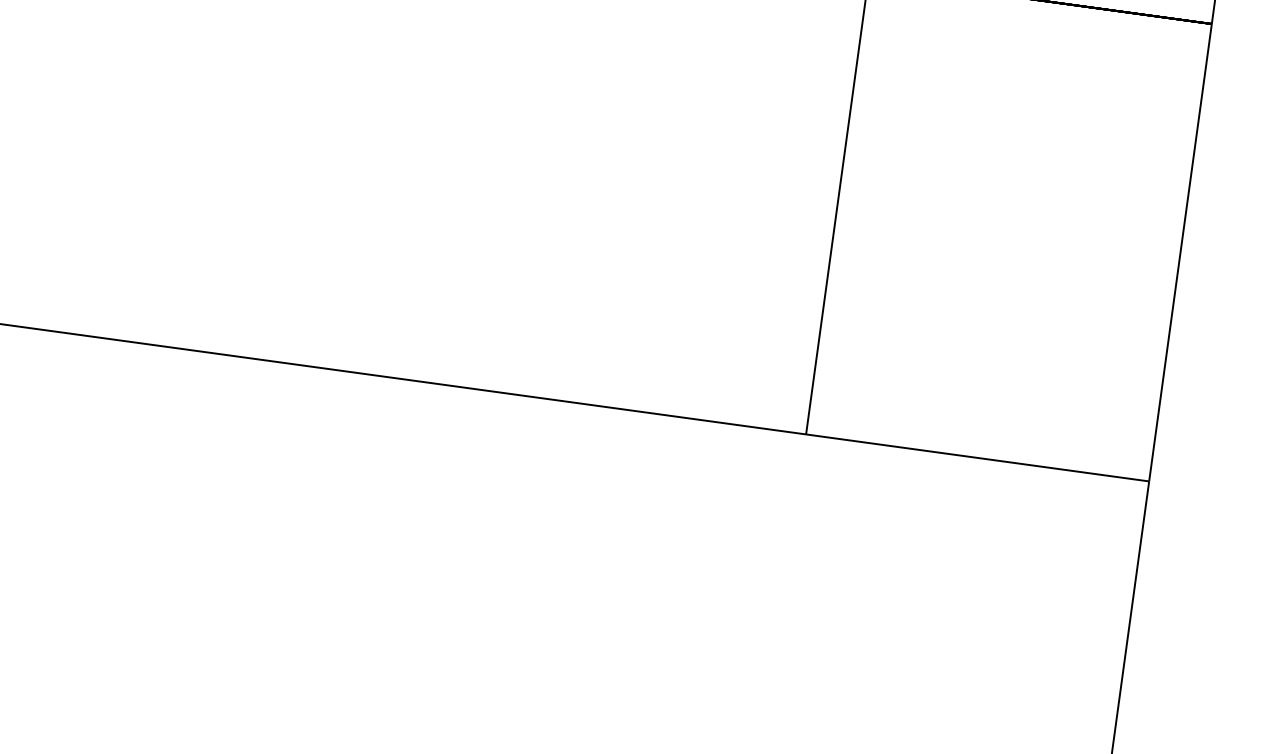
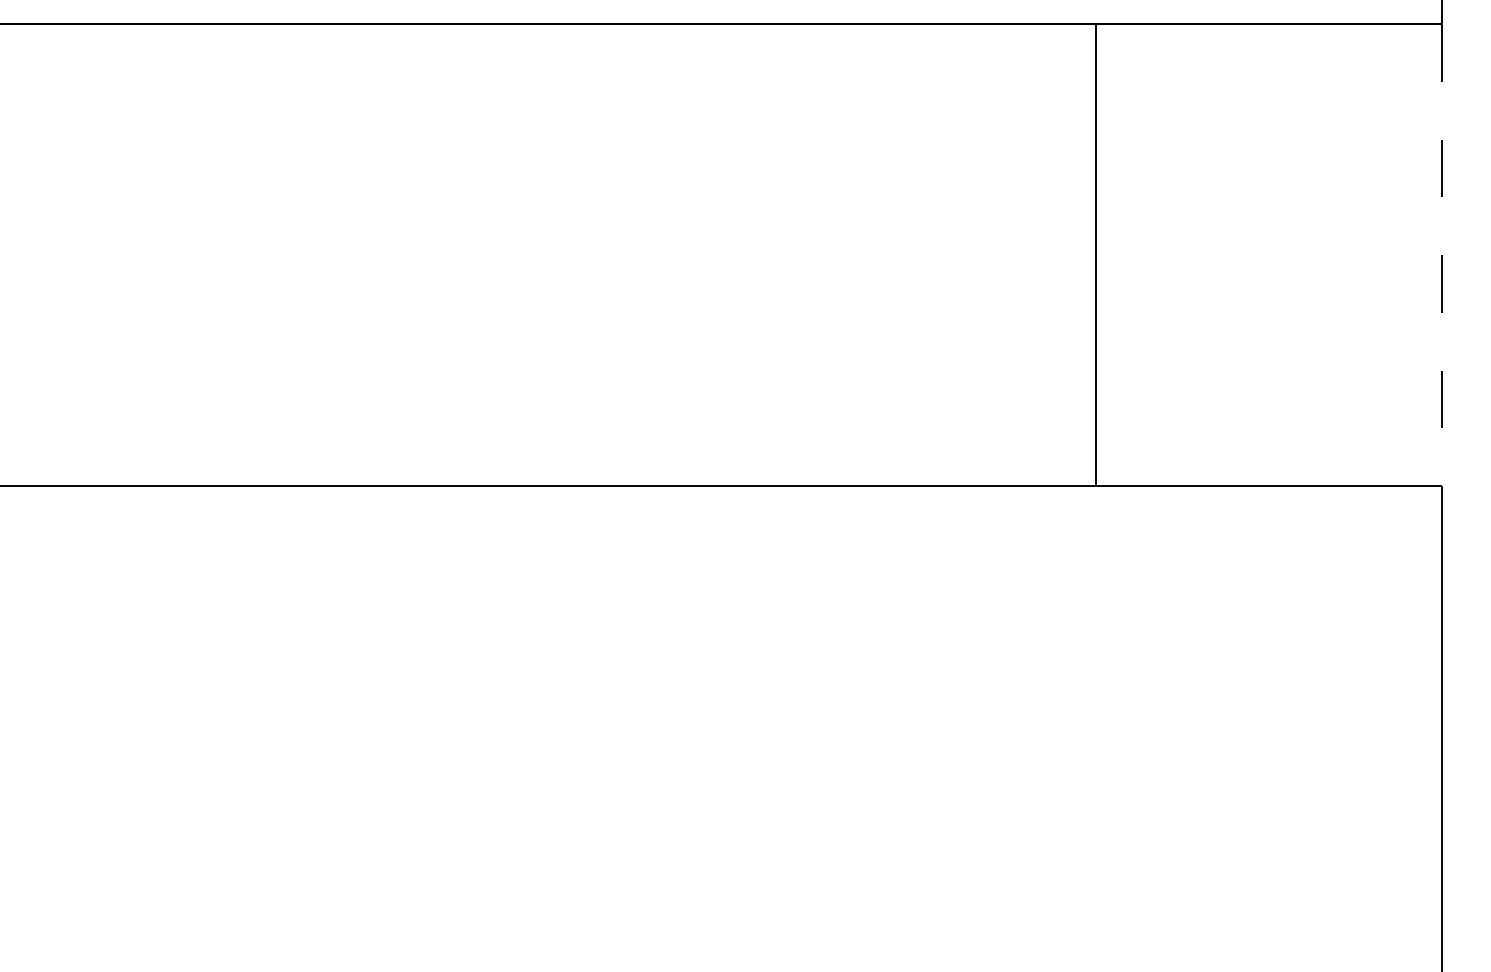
line: (1180, 253) -> (1442, 255), solid -> dashed

